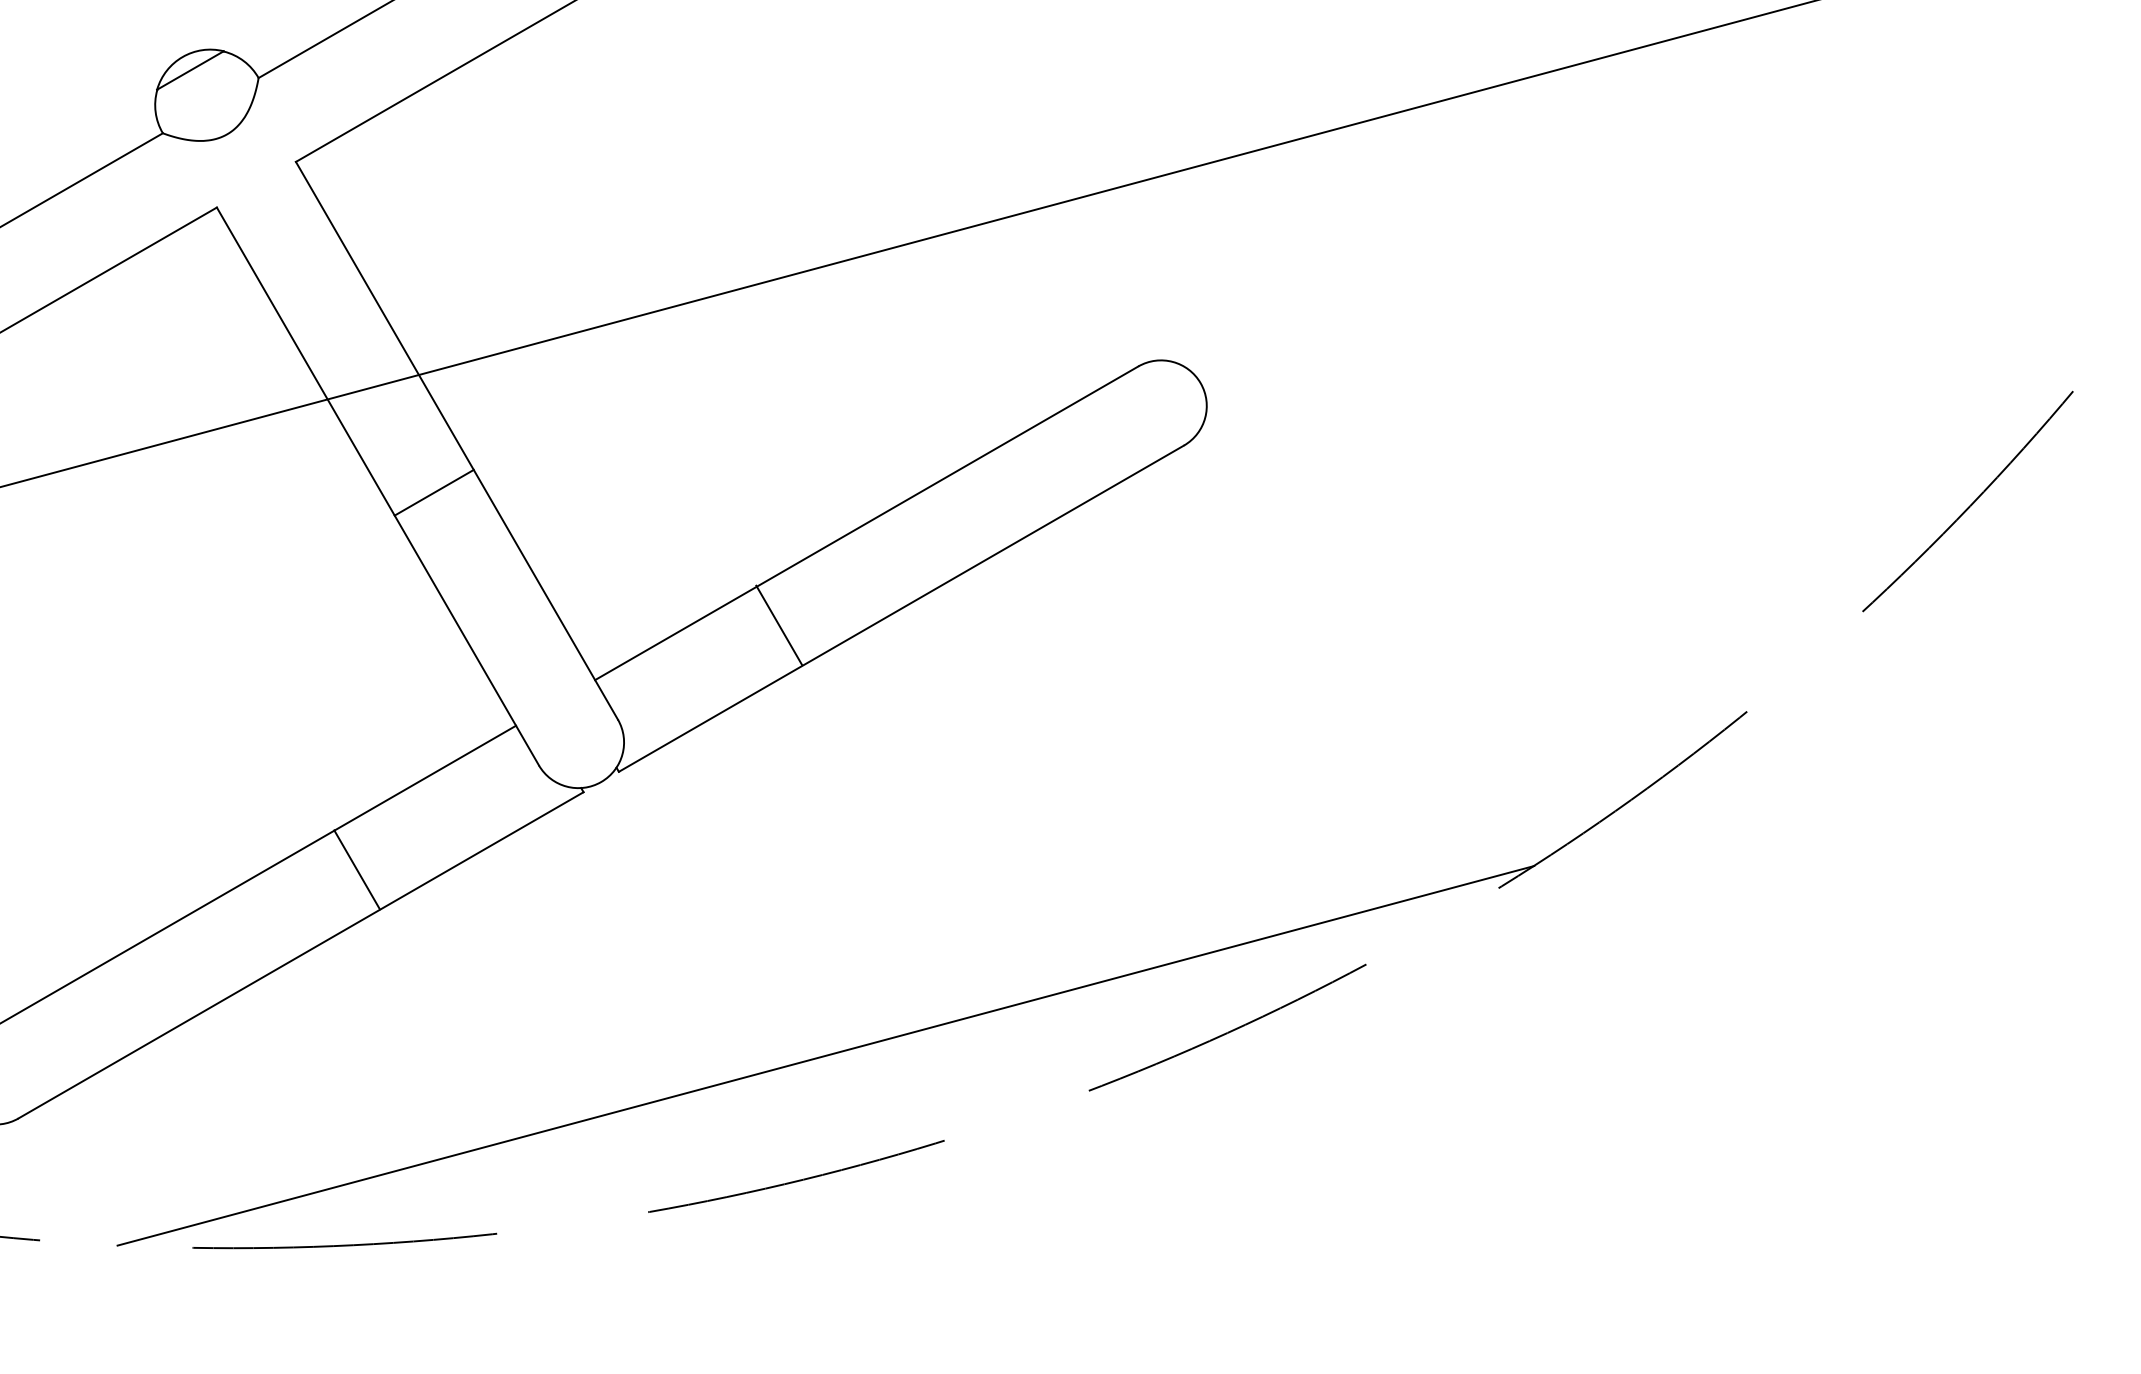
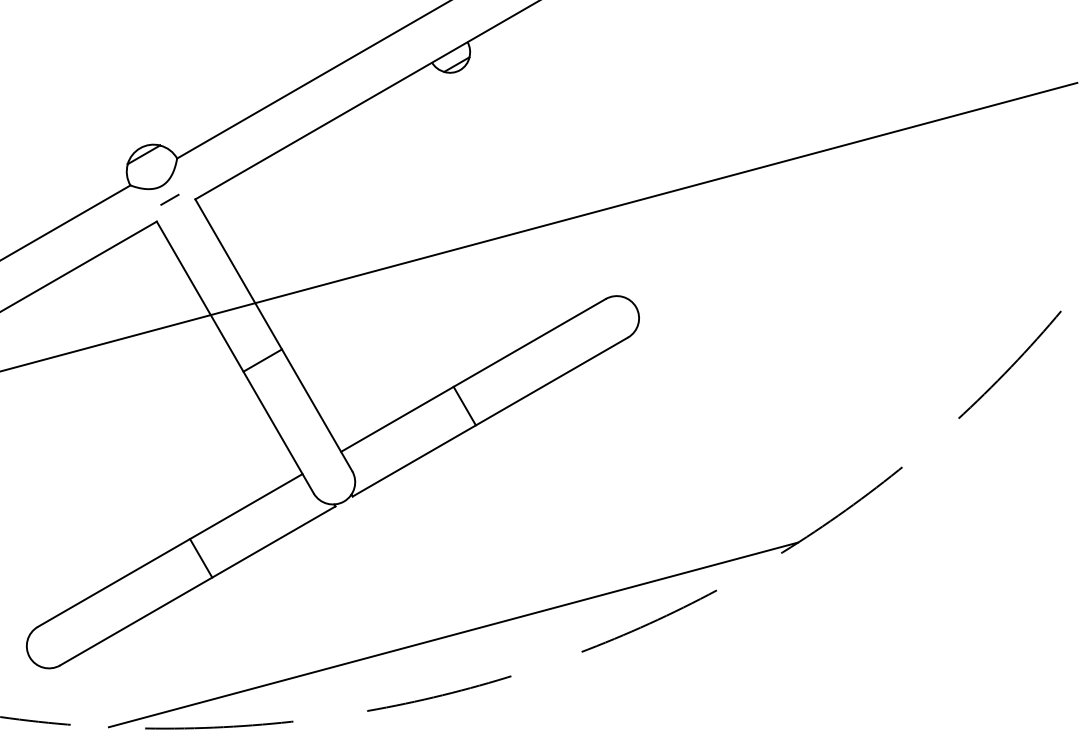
line: (242, 162) -> (169, 199), added
line: (778, 623) -> (464, 405), moved
line: (357, 870) -> (201, 558), moved

